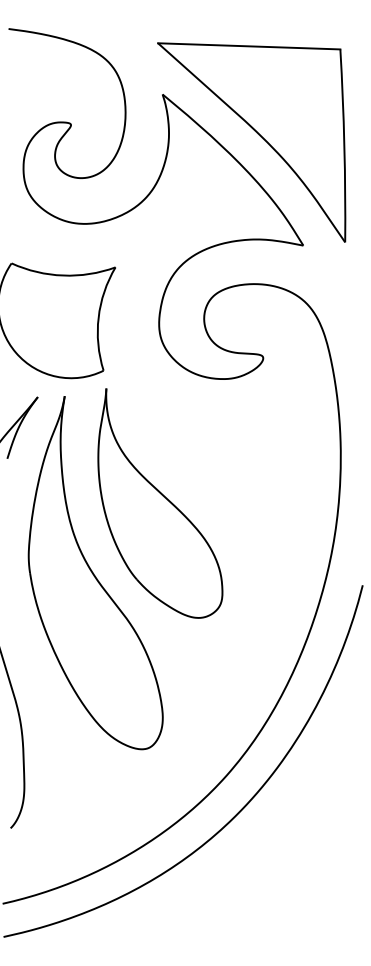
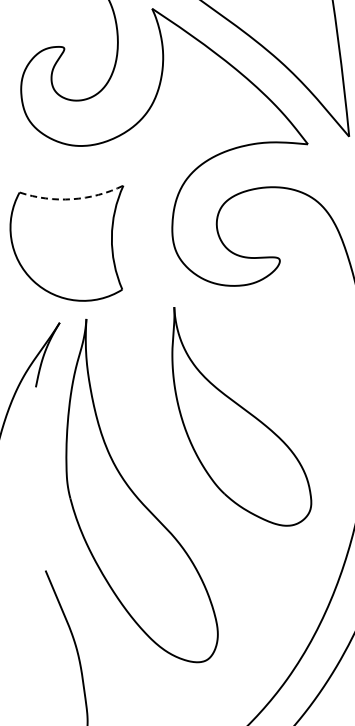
arc: (63, 275) -> (72, 199), solid -> dashed
part: (160, 503) -> (240, 415), moved

